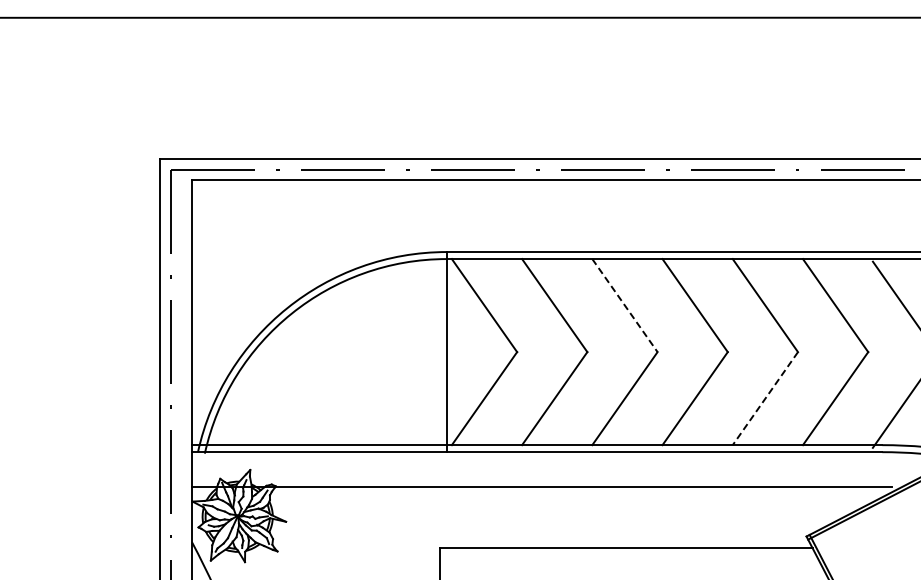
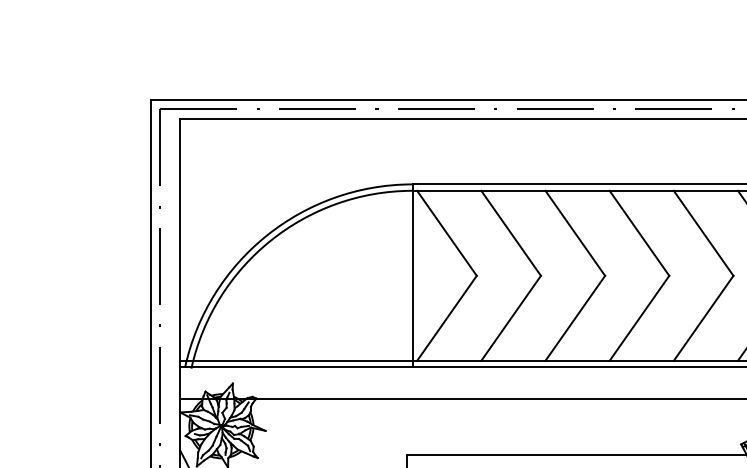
line: (624, 305) -> (574, 233), dashed -> solid
line: (765, 398) -> (703, 318), dashed -> solid

